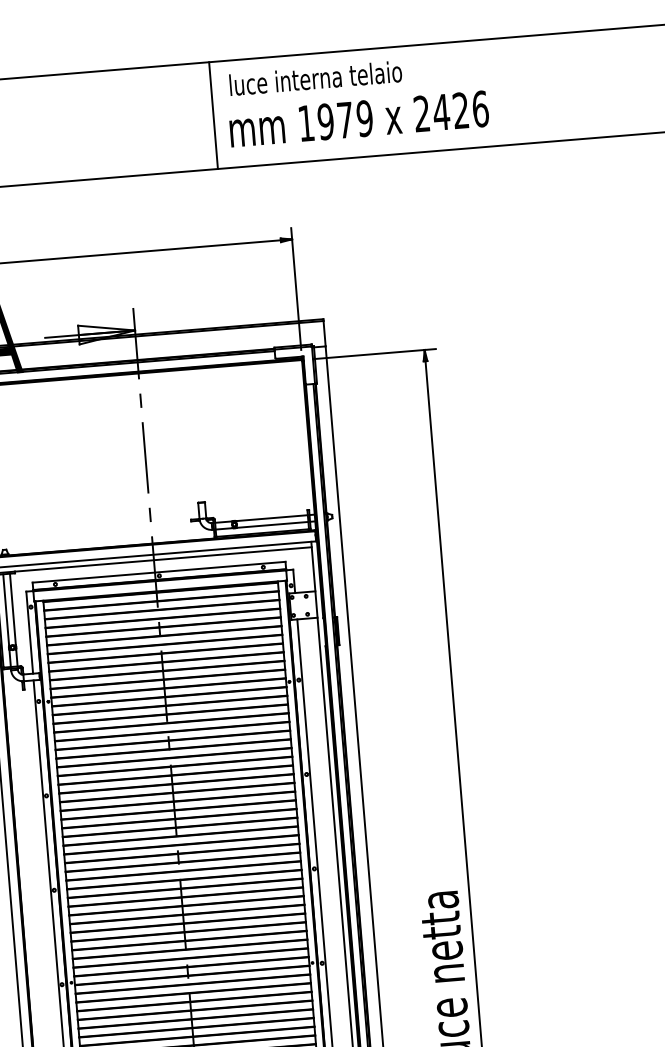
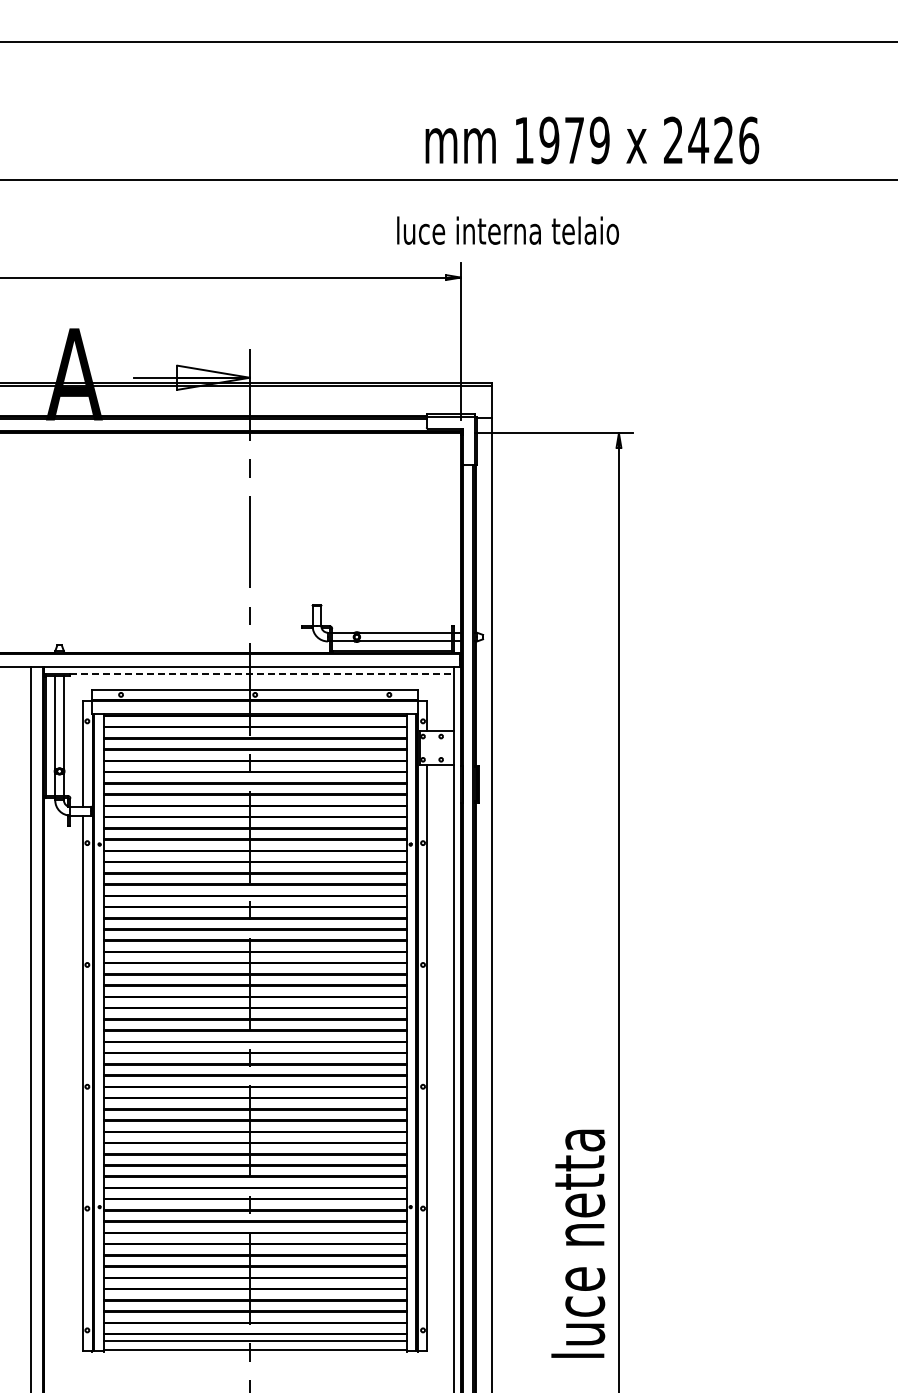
text: (315, 78) -> (507, 230), moved
line: (213, 115) -> (373, 110), removed
text: (359, 119) -> (592, 140), moved
line: (163, 559) -> (262, 674), solid -> dashed

